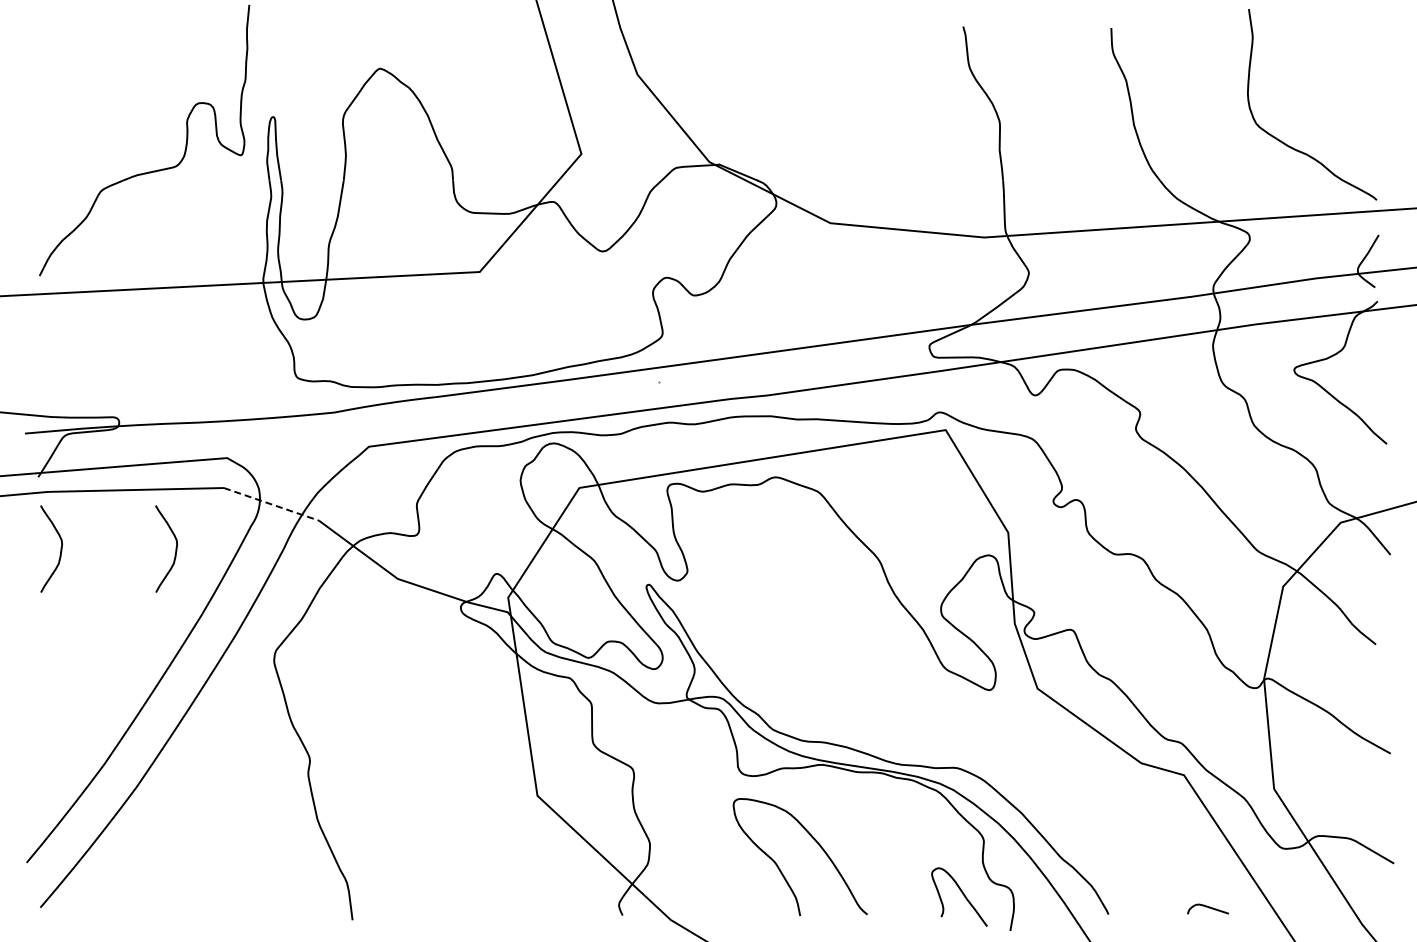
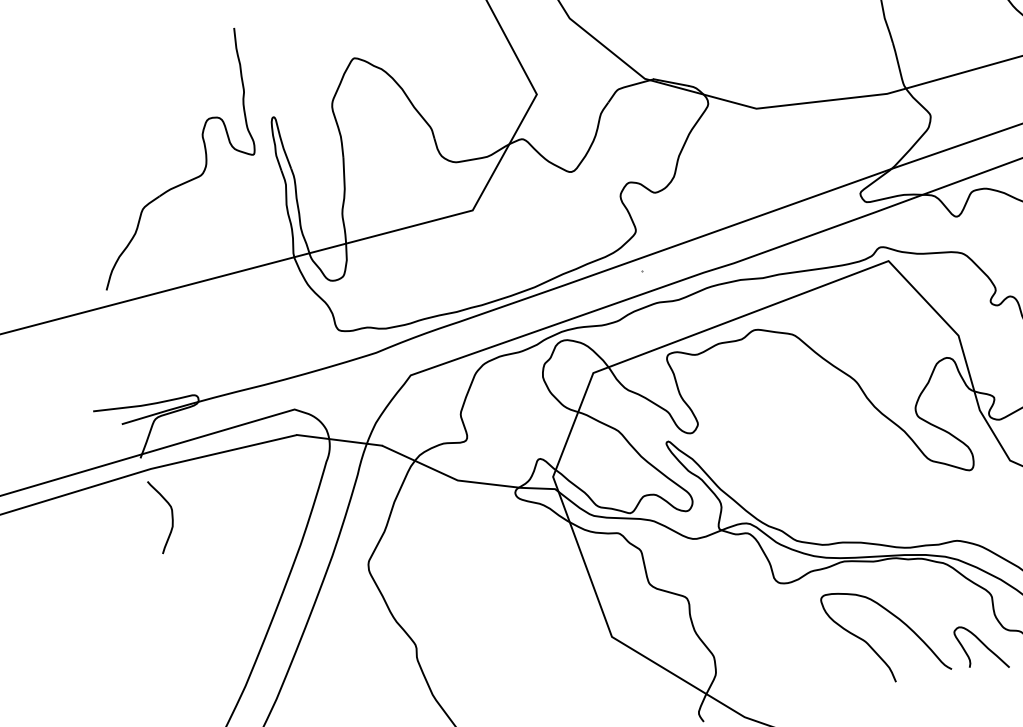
line: (271, 504) -> (339, 440), dashed -> solid
curve: (175, 548) -> (267, 493), removed
curve: (817, 844) -> (898, 619), moved

